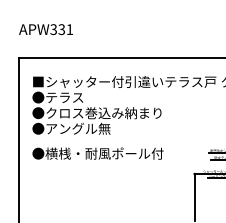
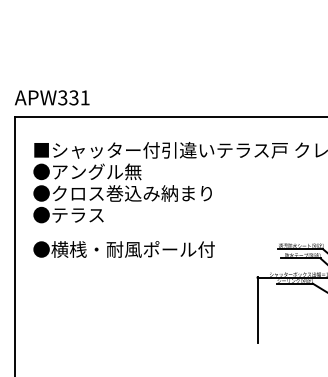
text: (46, 29) -> (52, 97), moved
text: (78, 97) -> (96, 171), ●テラス -> ●アングル無
text: (78, 128) -> (96, 214), ●アングル無 -> ●テラス

